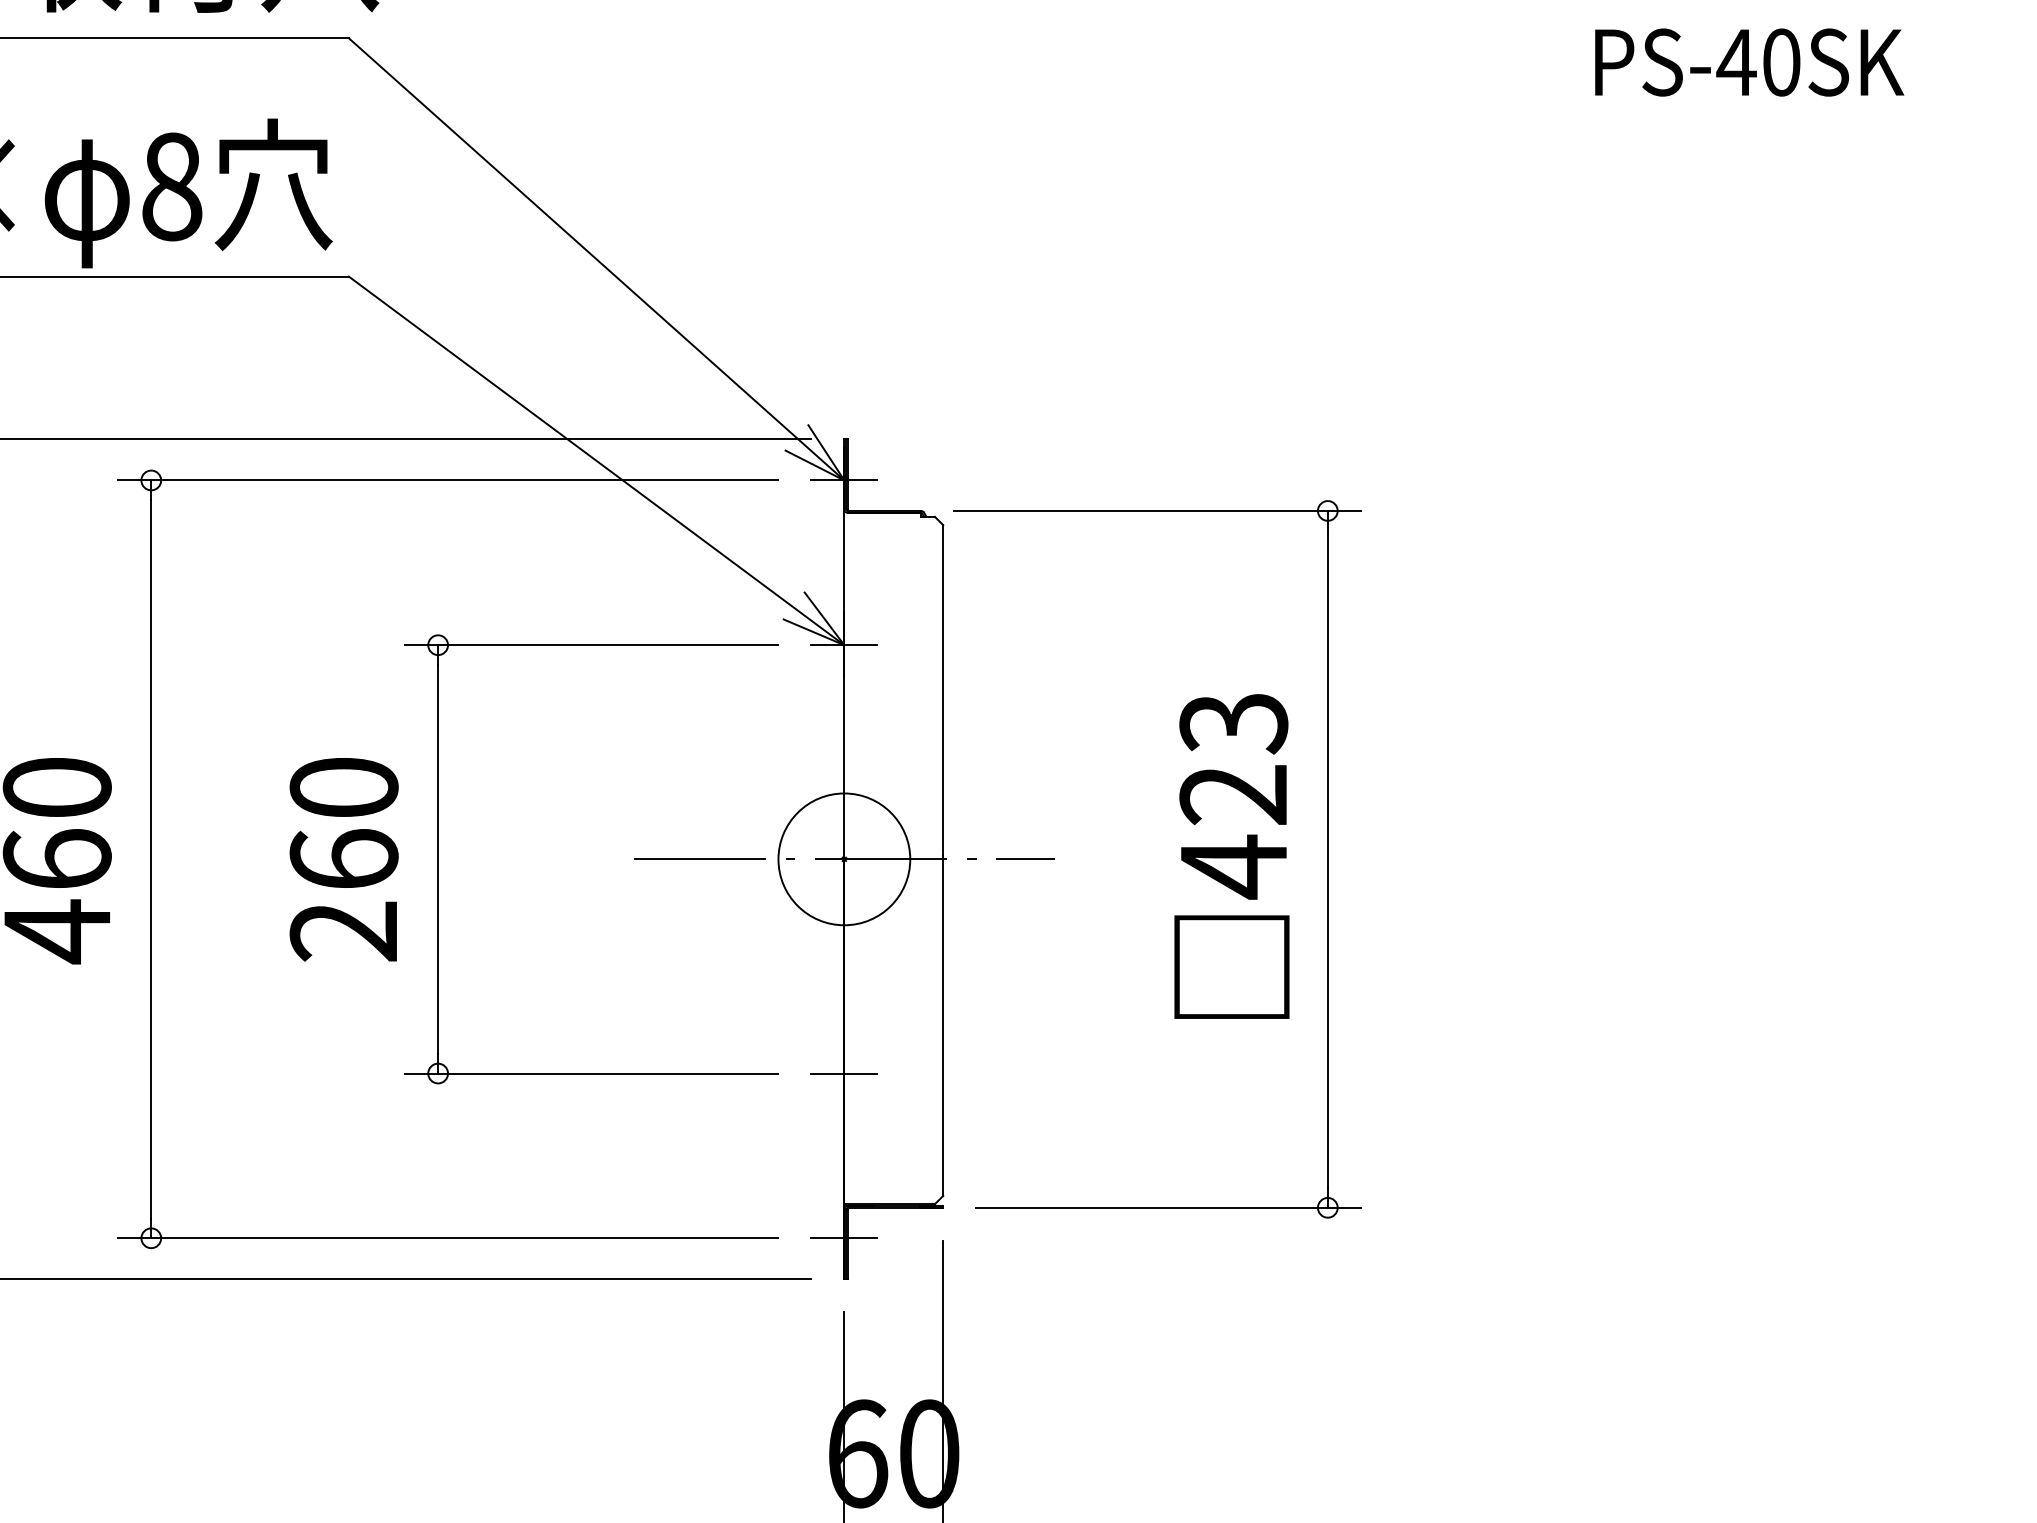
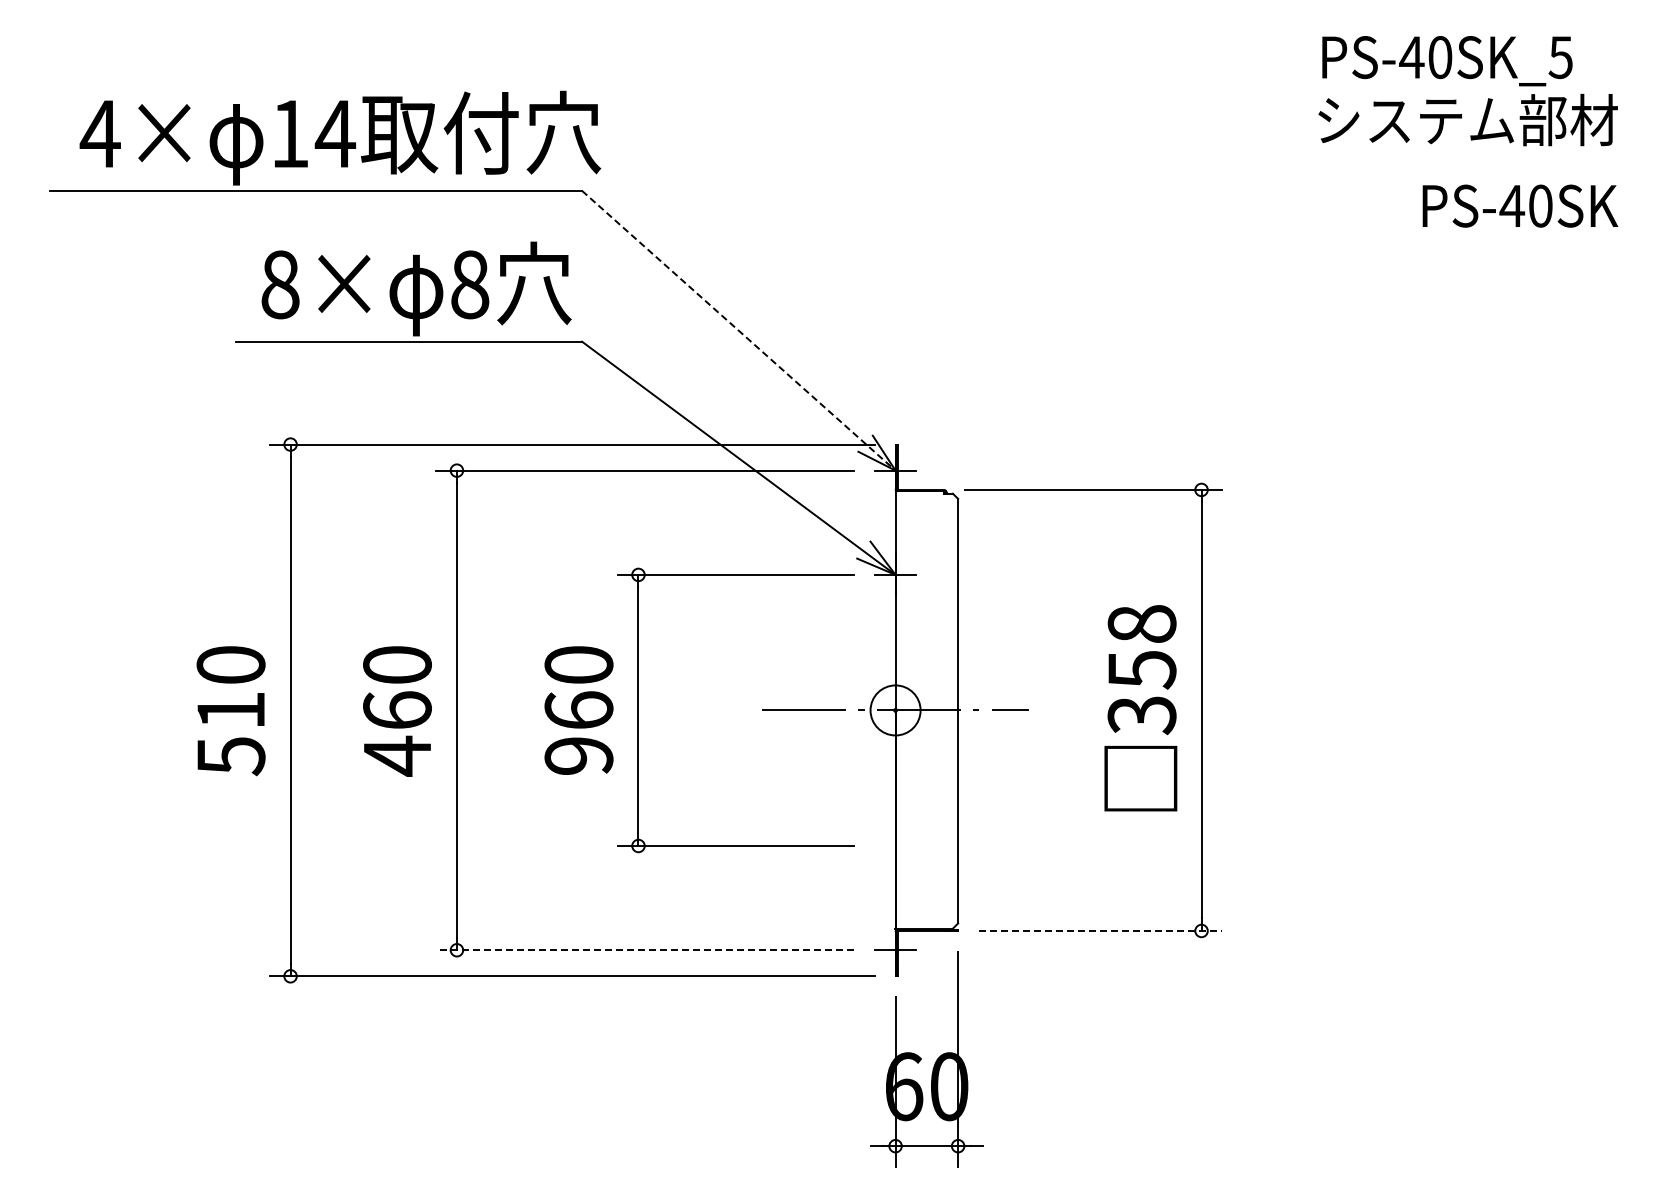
text: (1749, 61) -> (1520, 205), moved
line: (597, 260) -> (739, 331), solid -> dashed
text: (1232, 796) -> (1141, 670), 423 -> 358
circle: (844, 859) -> (895, 710), size x0.6
text: (343, 932) -> (578, 756), 260 -> 960
line: (844, 1072) -> (895, 845), removed
line: (1168, 1207) -> (1100, 930), solid -> dashed
line: (447, 1238) -> (644, 950), solid -> dashed

